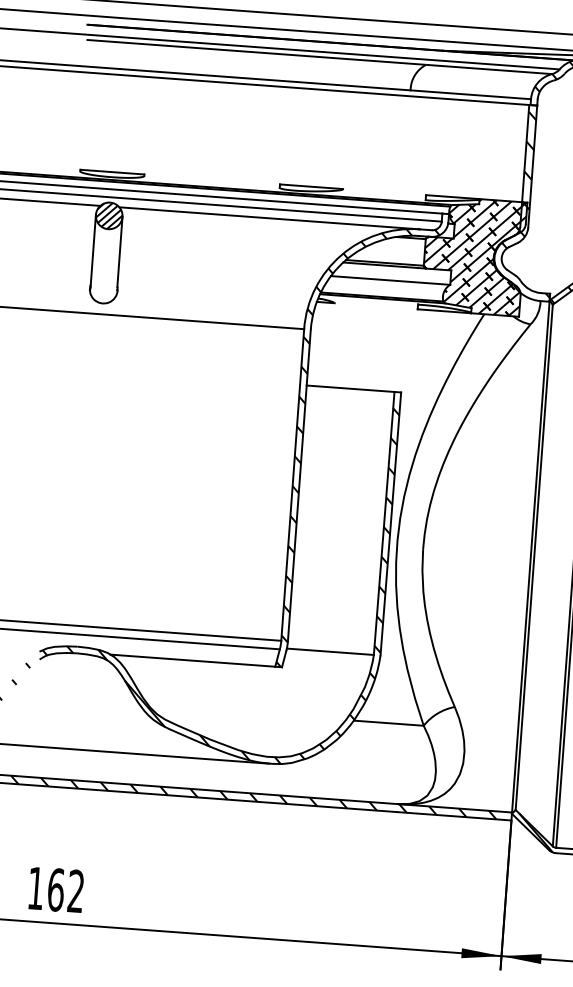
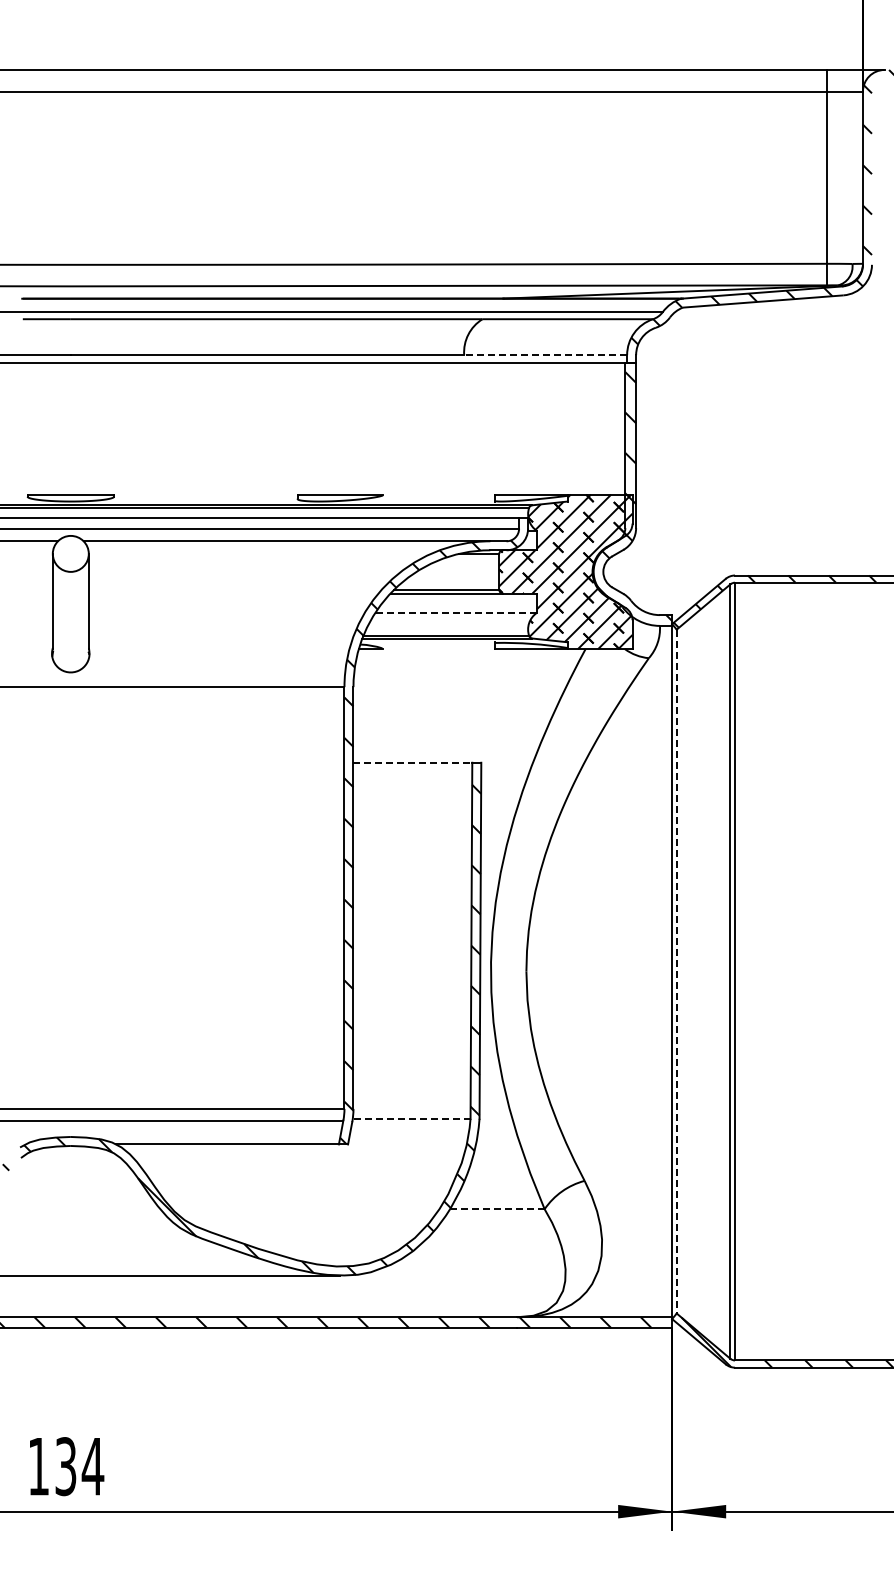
line: (470, 95) -> (545, 355), solid -> dashed
hatch: (108, 215) -> (70, 553), removed
line: (390, 280) -> (456, 613), solid -> dashed
line: (351, 388) -> (413, 762), solid -> dashed
line: (534, 557) -> (676, 971), solid -> dashed
line: (330, 651) -> (411, 1118), solid -> dashed
line: (388, 723) -> (497, 1209), solid -> dashed
text: (66, 890) -> (79, 1466), 162 -> 134

